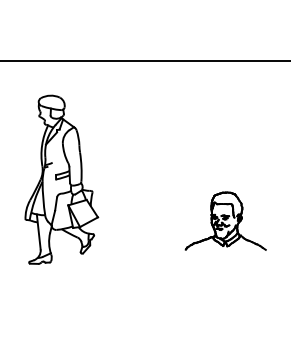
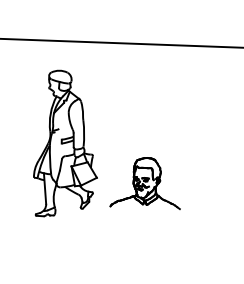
part: (61, 179) -> (66, 143), moved
part: (225, 220) -> (145, 182), moved

